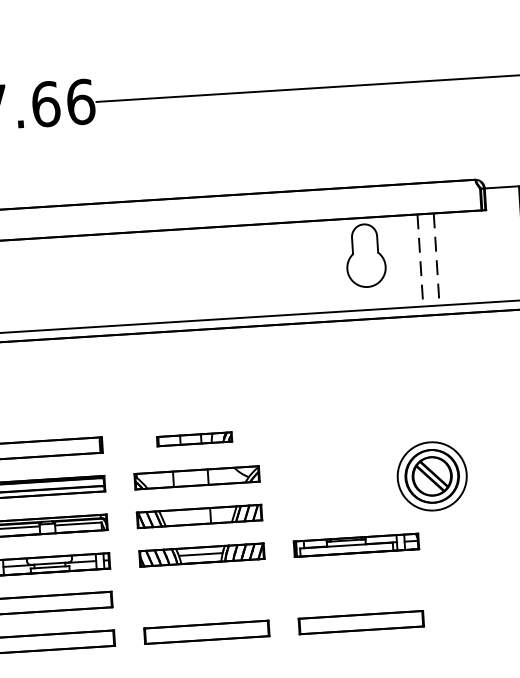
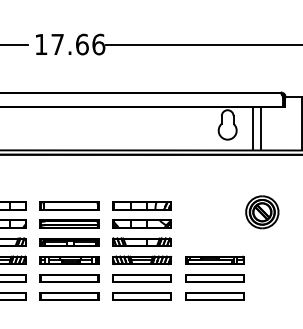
line: (435, 258) -> (260, 128), dashed -> solid
line: (421, 259) -> (253, 128), dashed -> solid
part: (193, 438) -> (141, 205), size x1.67
part: (432, 476) -> (262, 212), moved
part: (358, 583) -> (214, 278), added
part: (203, 593) -> (141, 278), added

